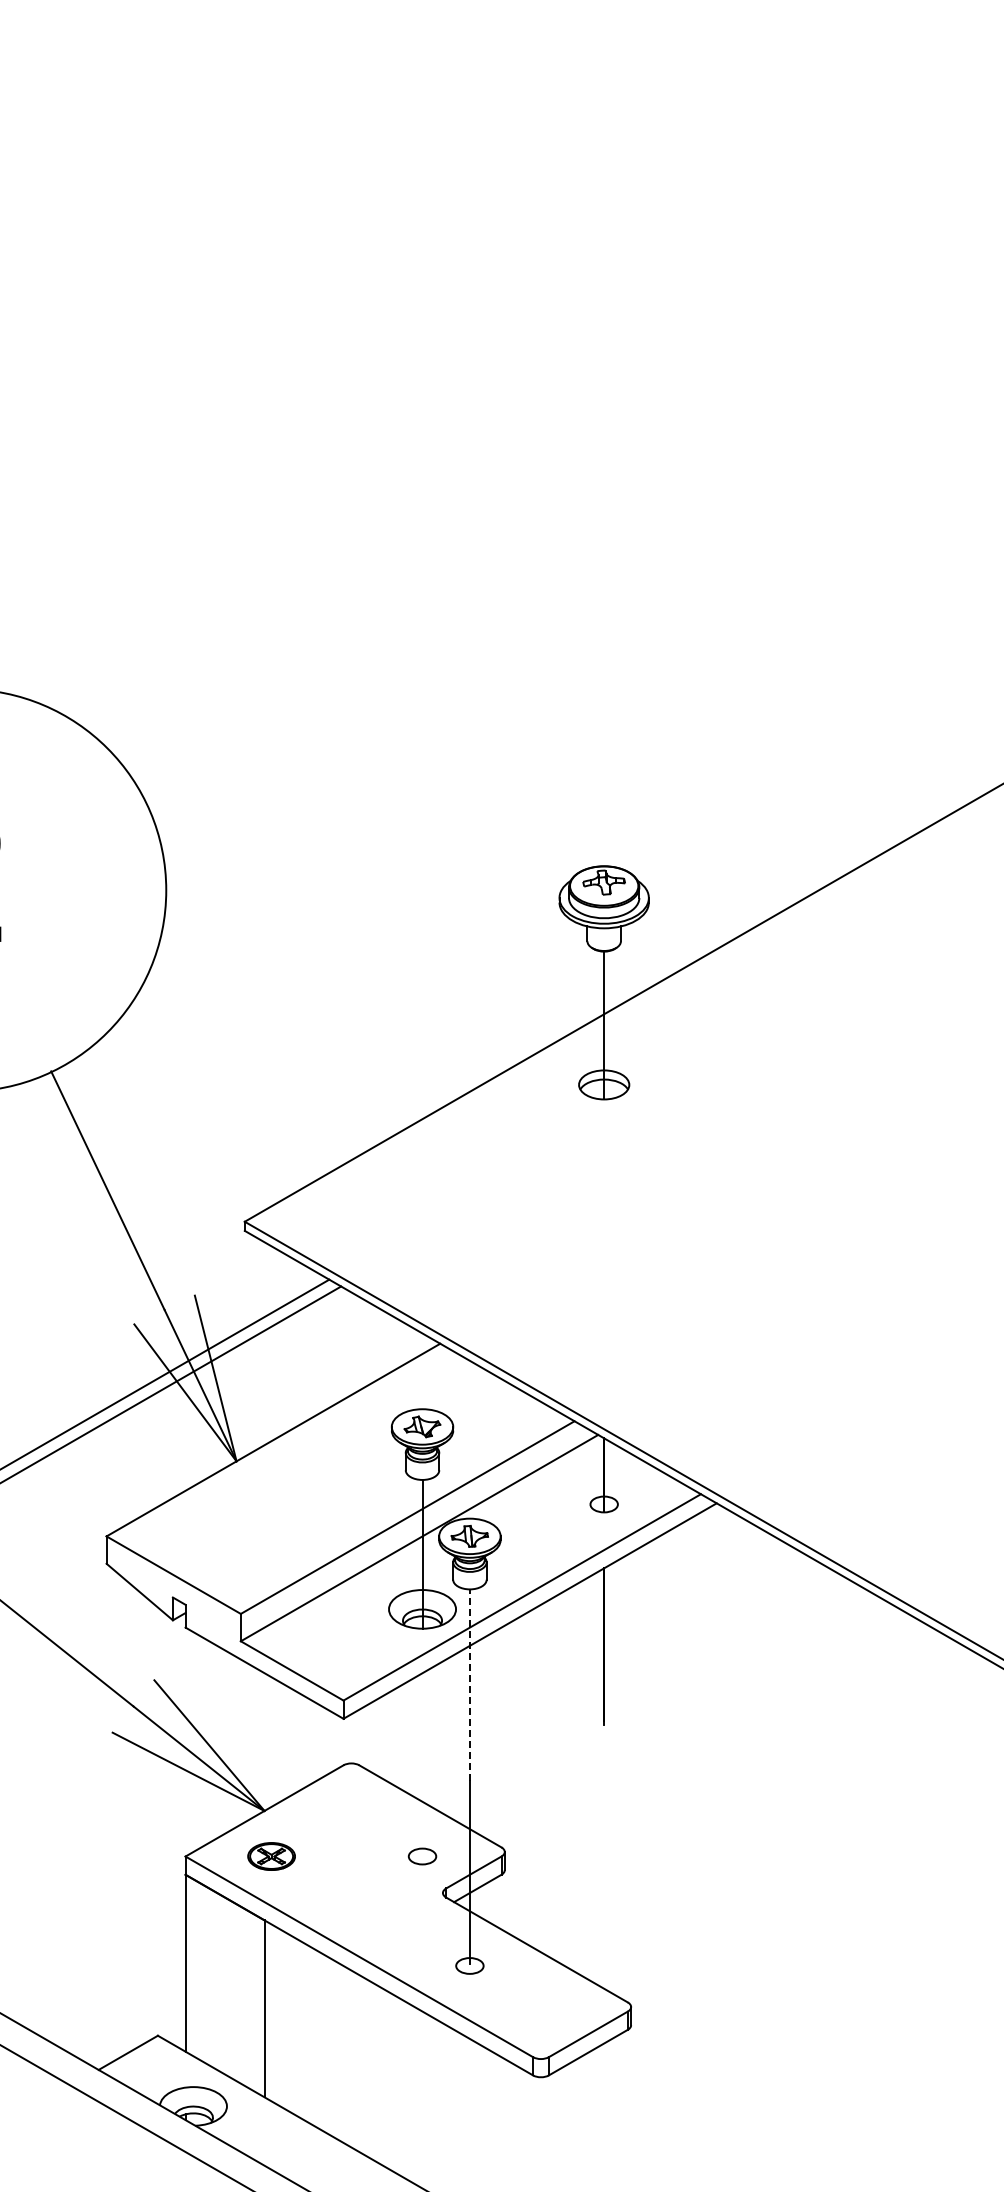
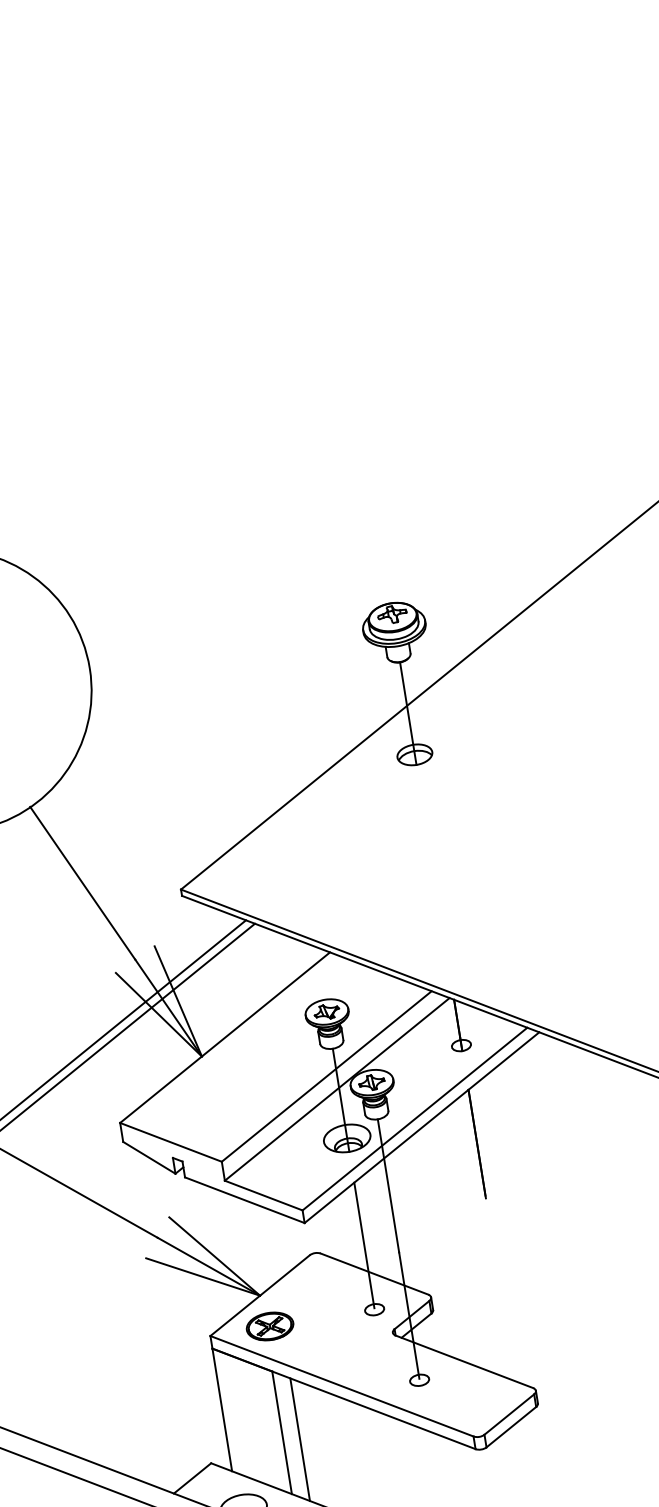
line: (469, 1685) -> (388, 1185), dashed -> solid
line: (422, 1763) -> (364, 1245), added
part: (271, 1856) -> (269, 1326), size x1.43
line: (288, 2022) -> (300, 1439), added

